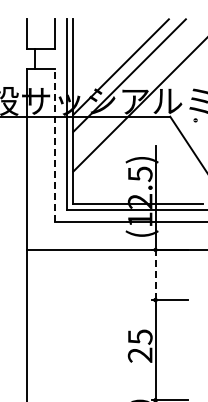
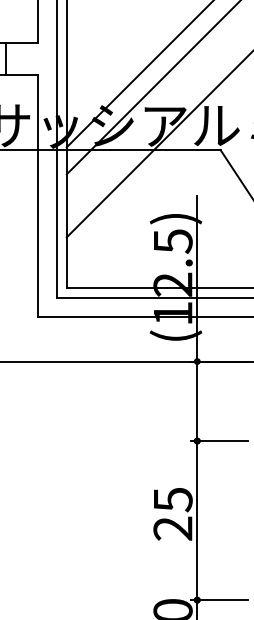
line: (55, 145) -> (38, 195), dashed -> solid
line: (155, 274) -> (197, 400), dashed -> solid

